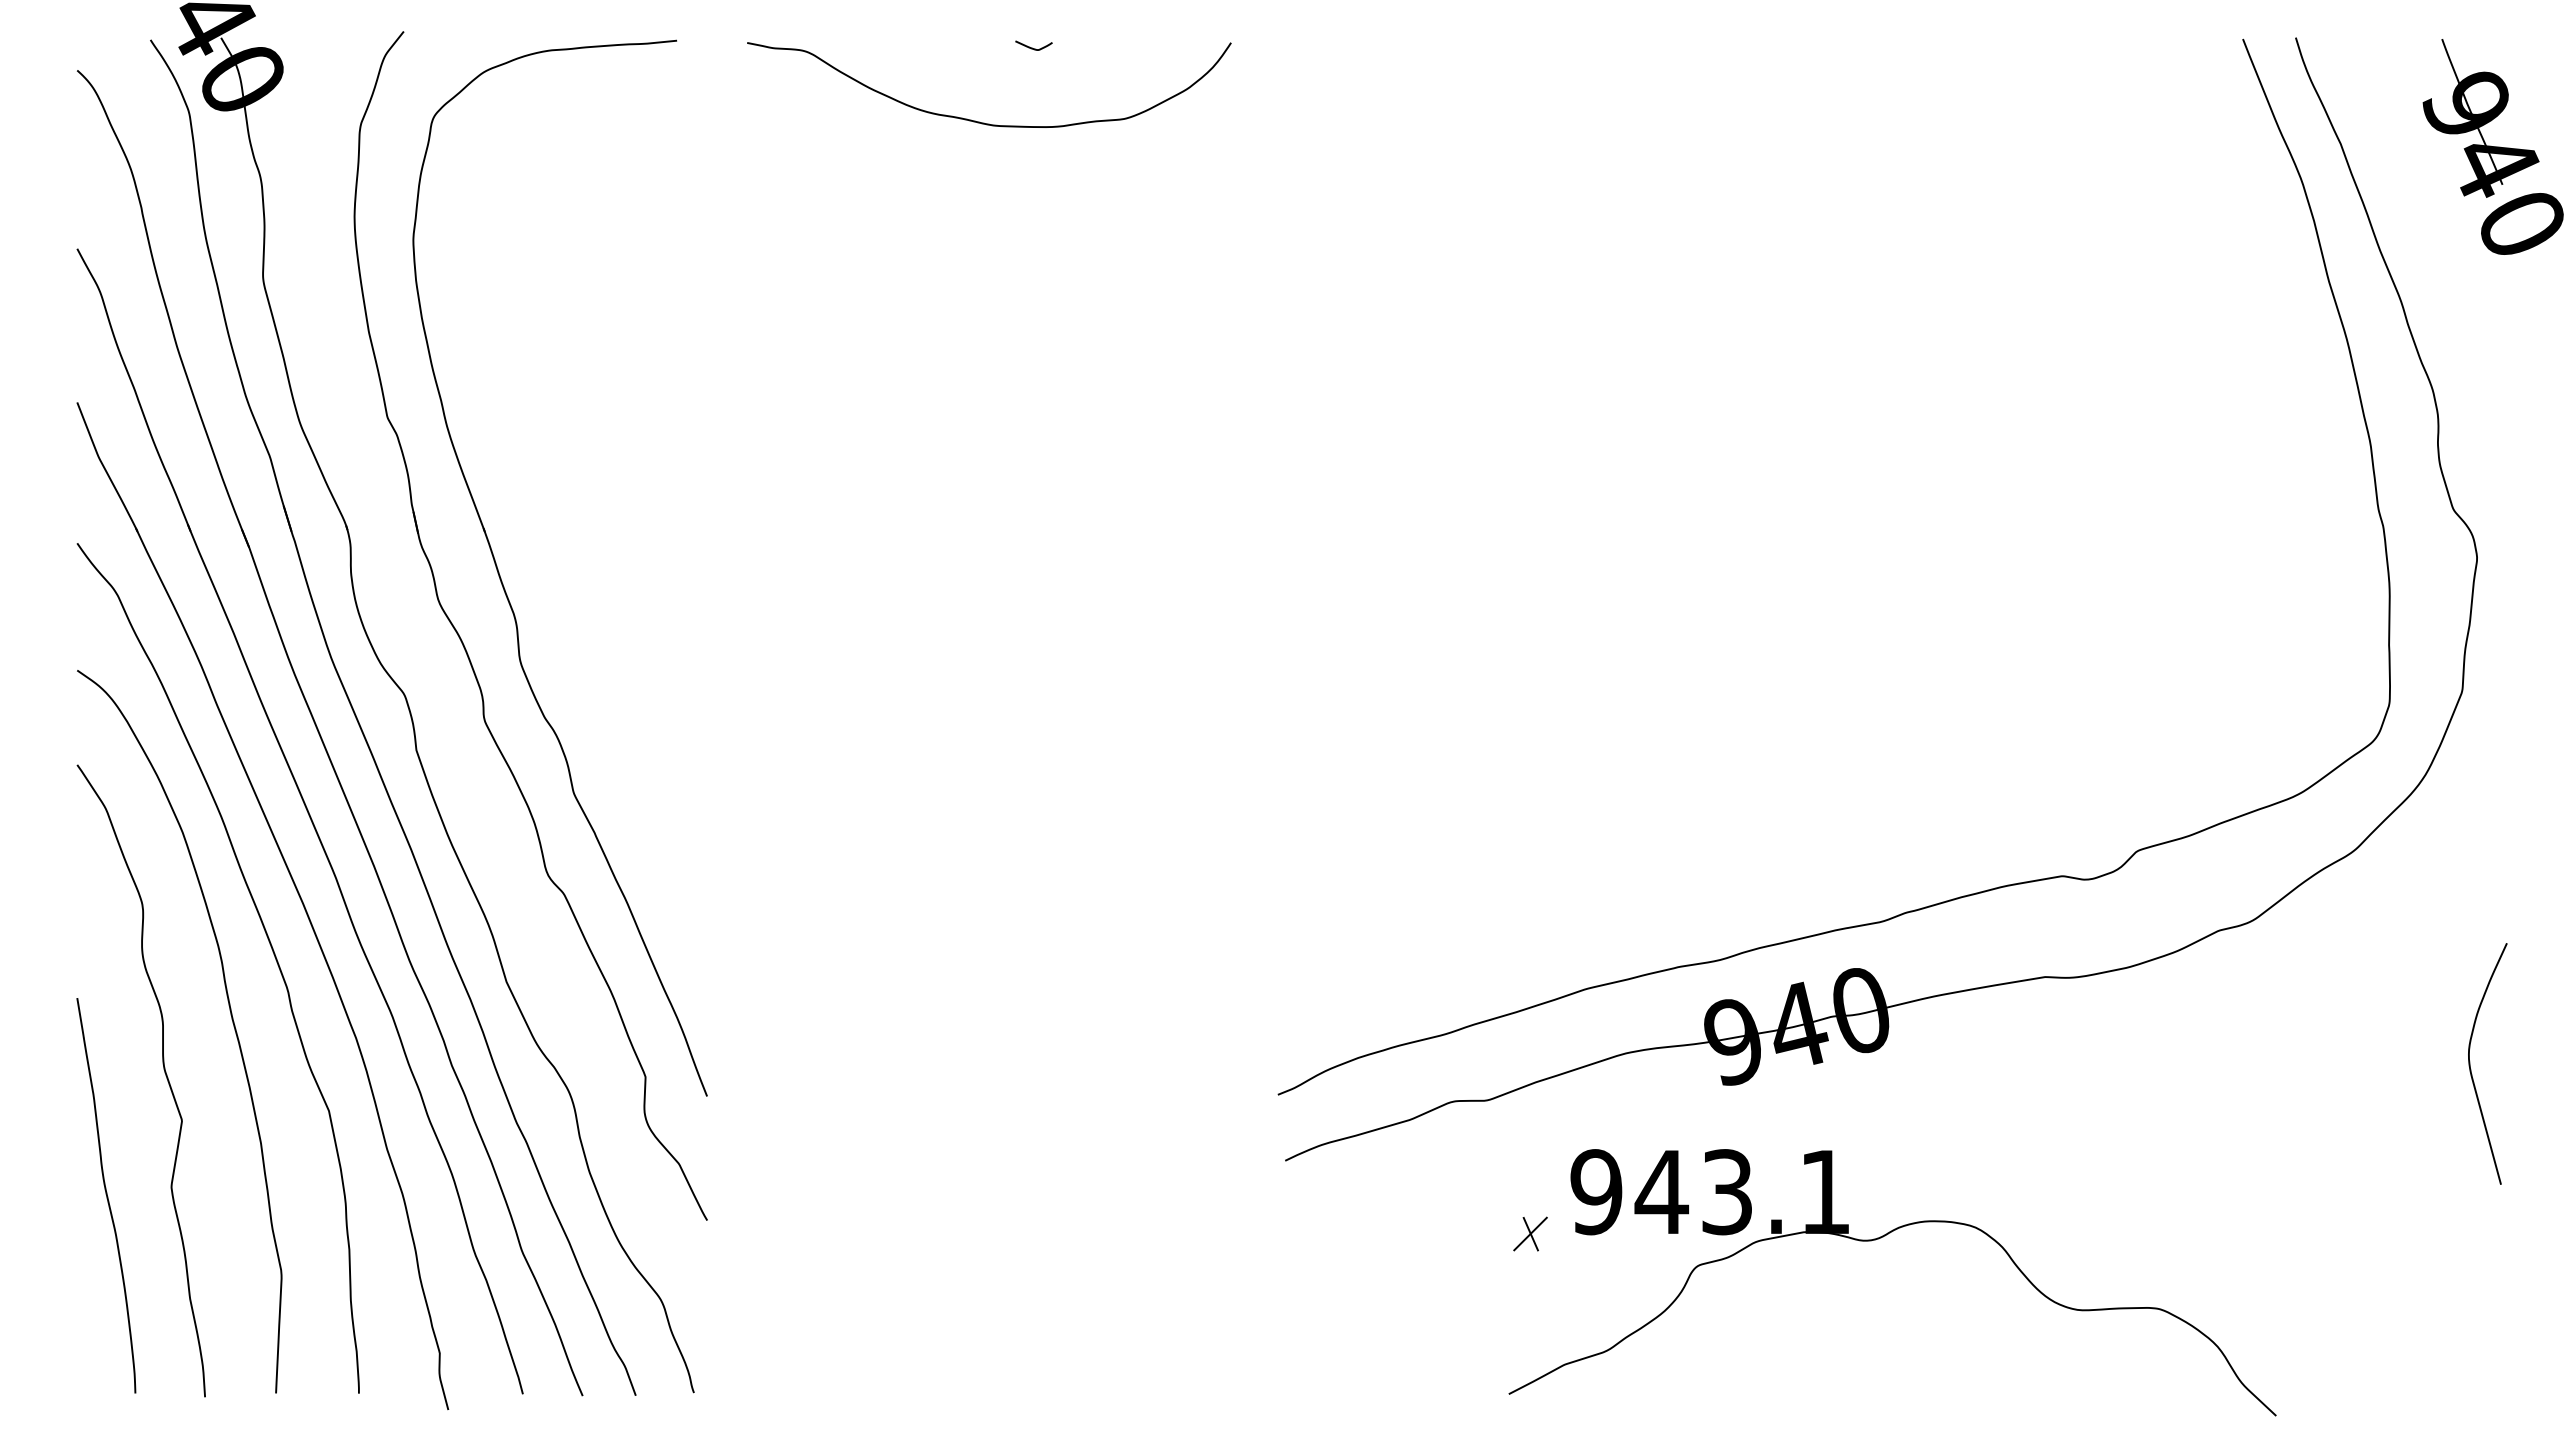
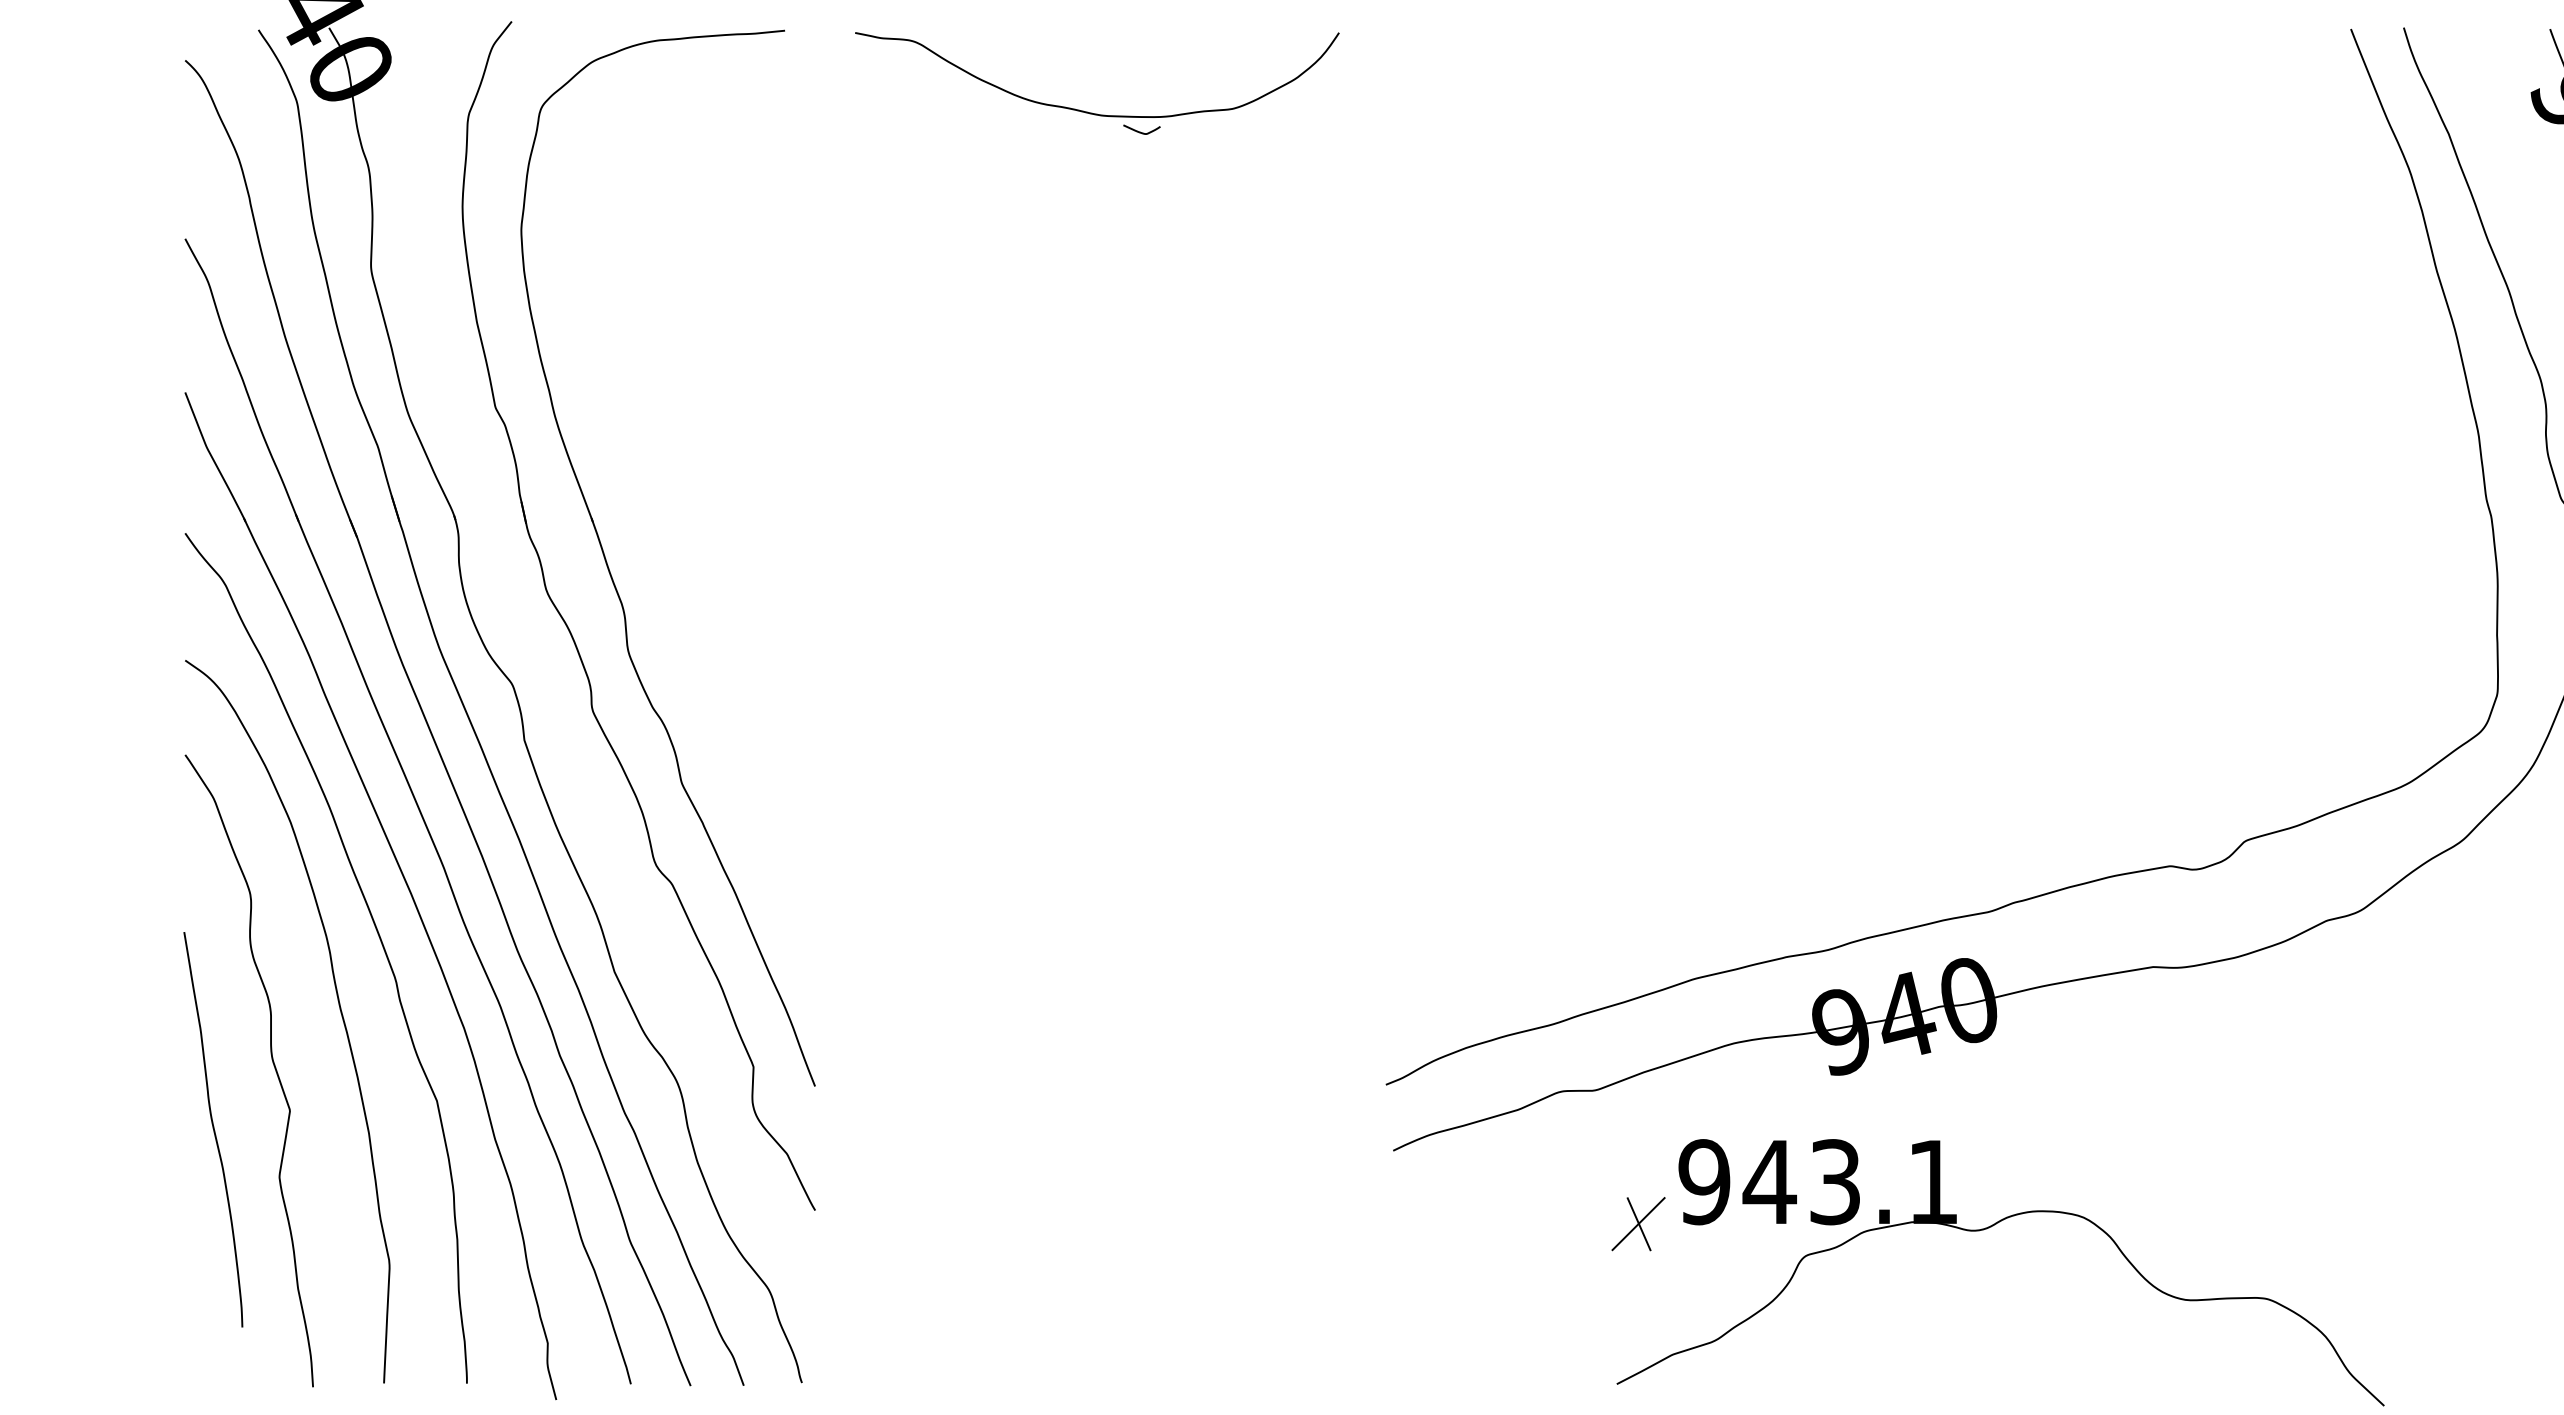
curve: (1032, 47) -> (1140, 131), moved
curve: (106, 1195) -> (213, 1129), moved
part: (1530, 1233) -> (1638, 1223), size x1.6

